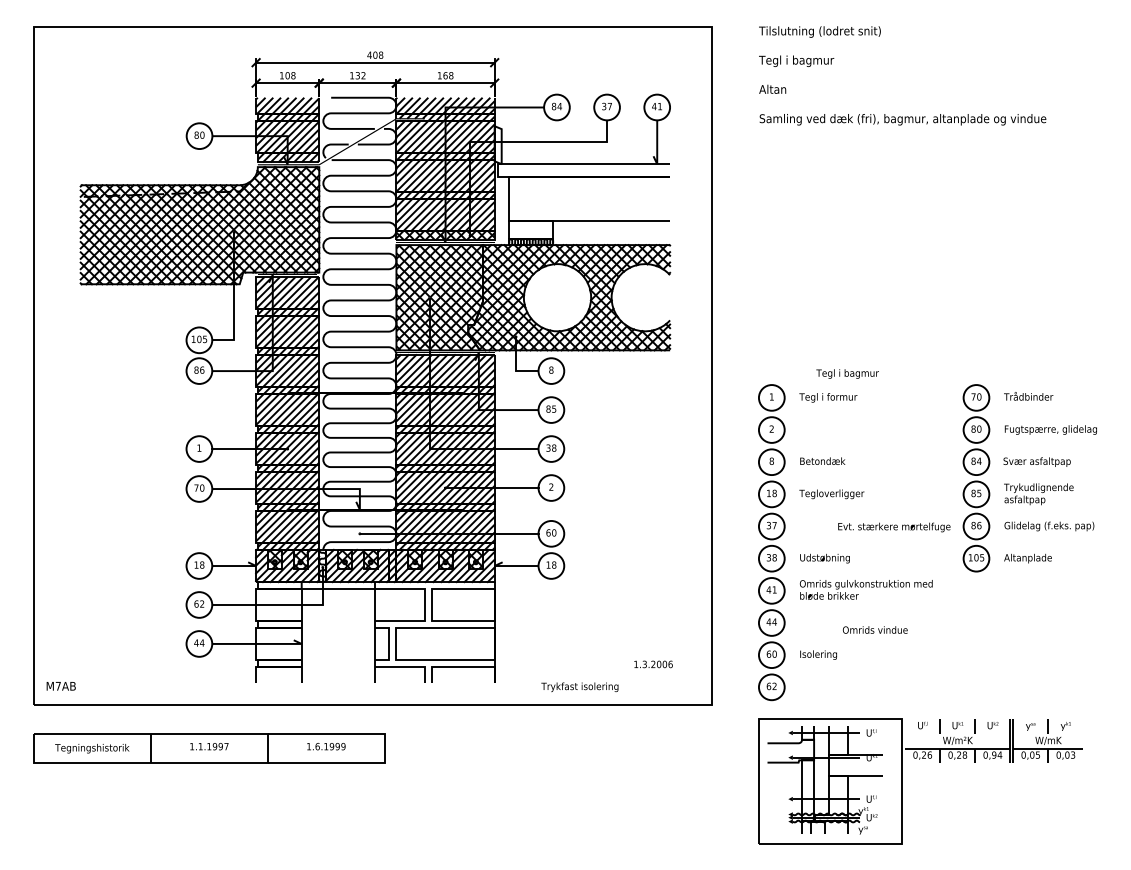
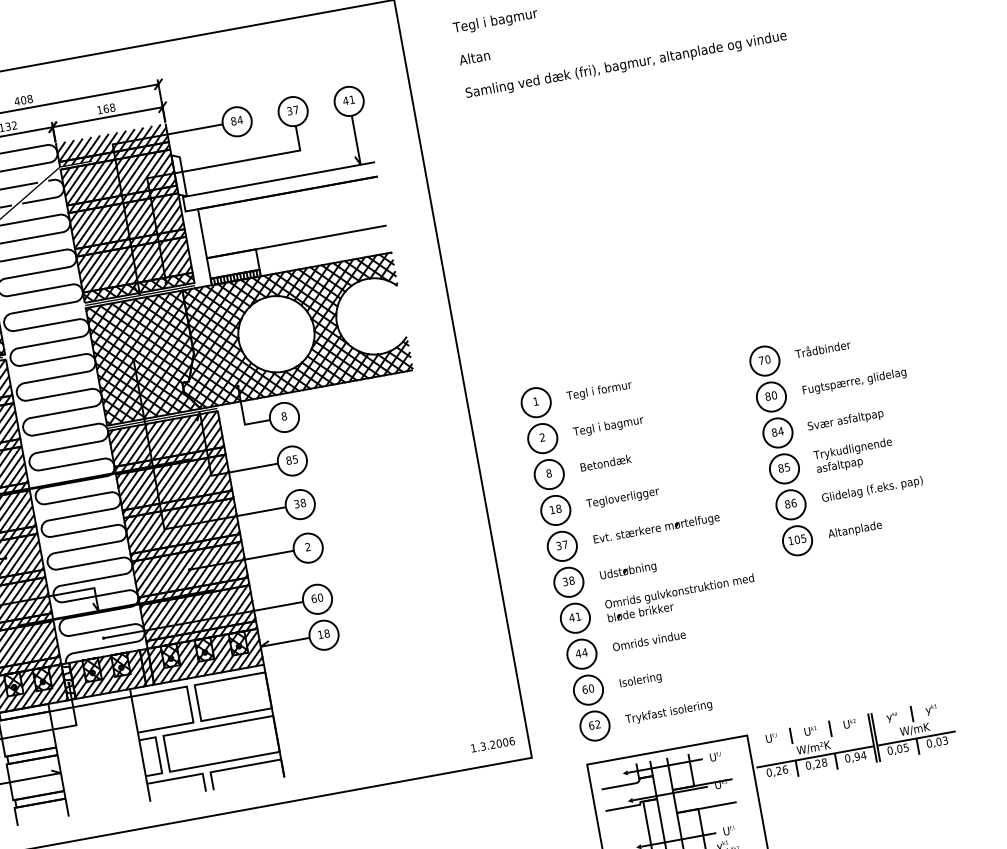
text: (847, 373) -> (608, 426), moved
text: (894, 527) -> (656, 529), moved
text: (875, 629) -> (649, 640), moved
text: (653, 664) -> (492, 744), moved
text: (579, 687) -> (668, 712), moved

